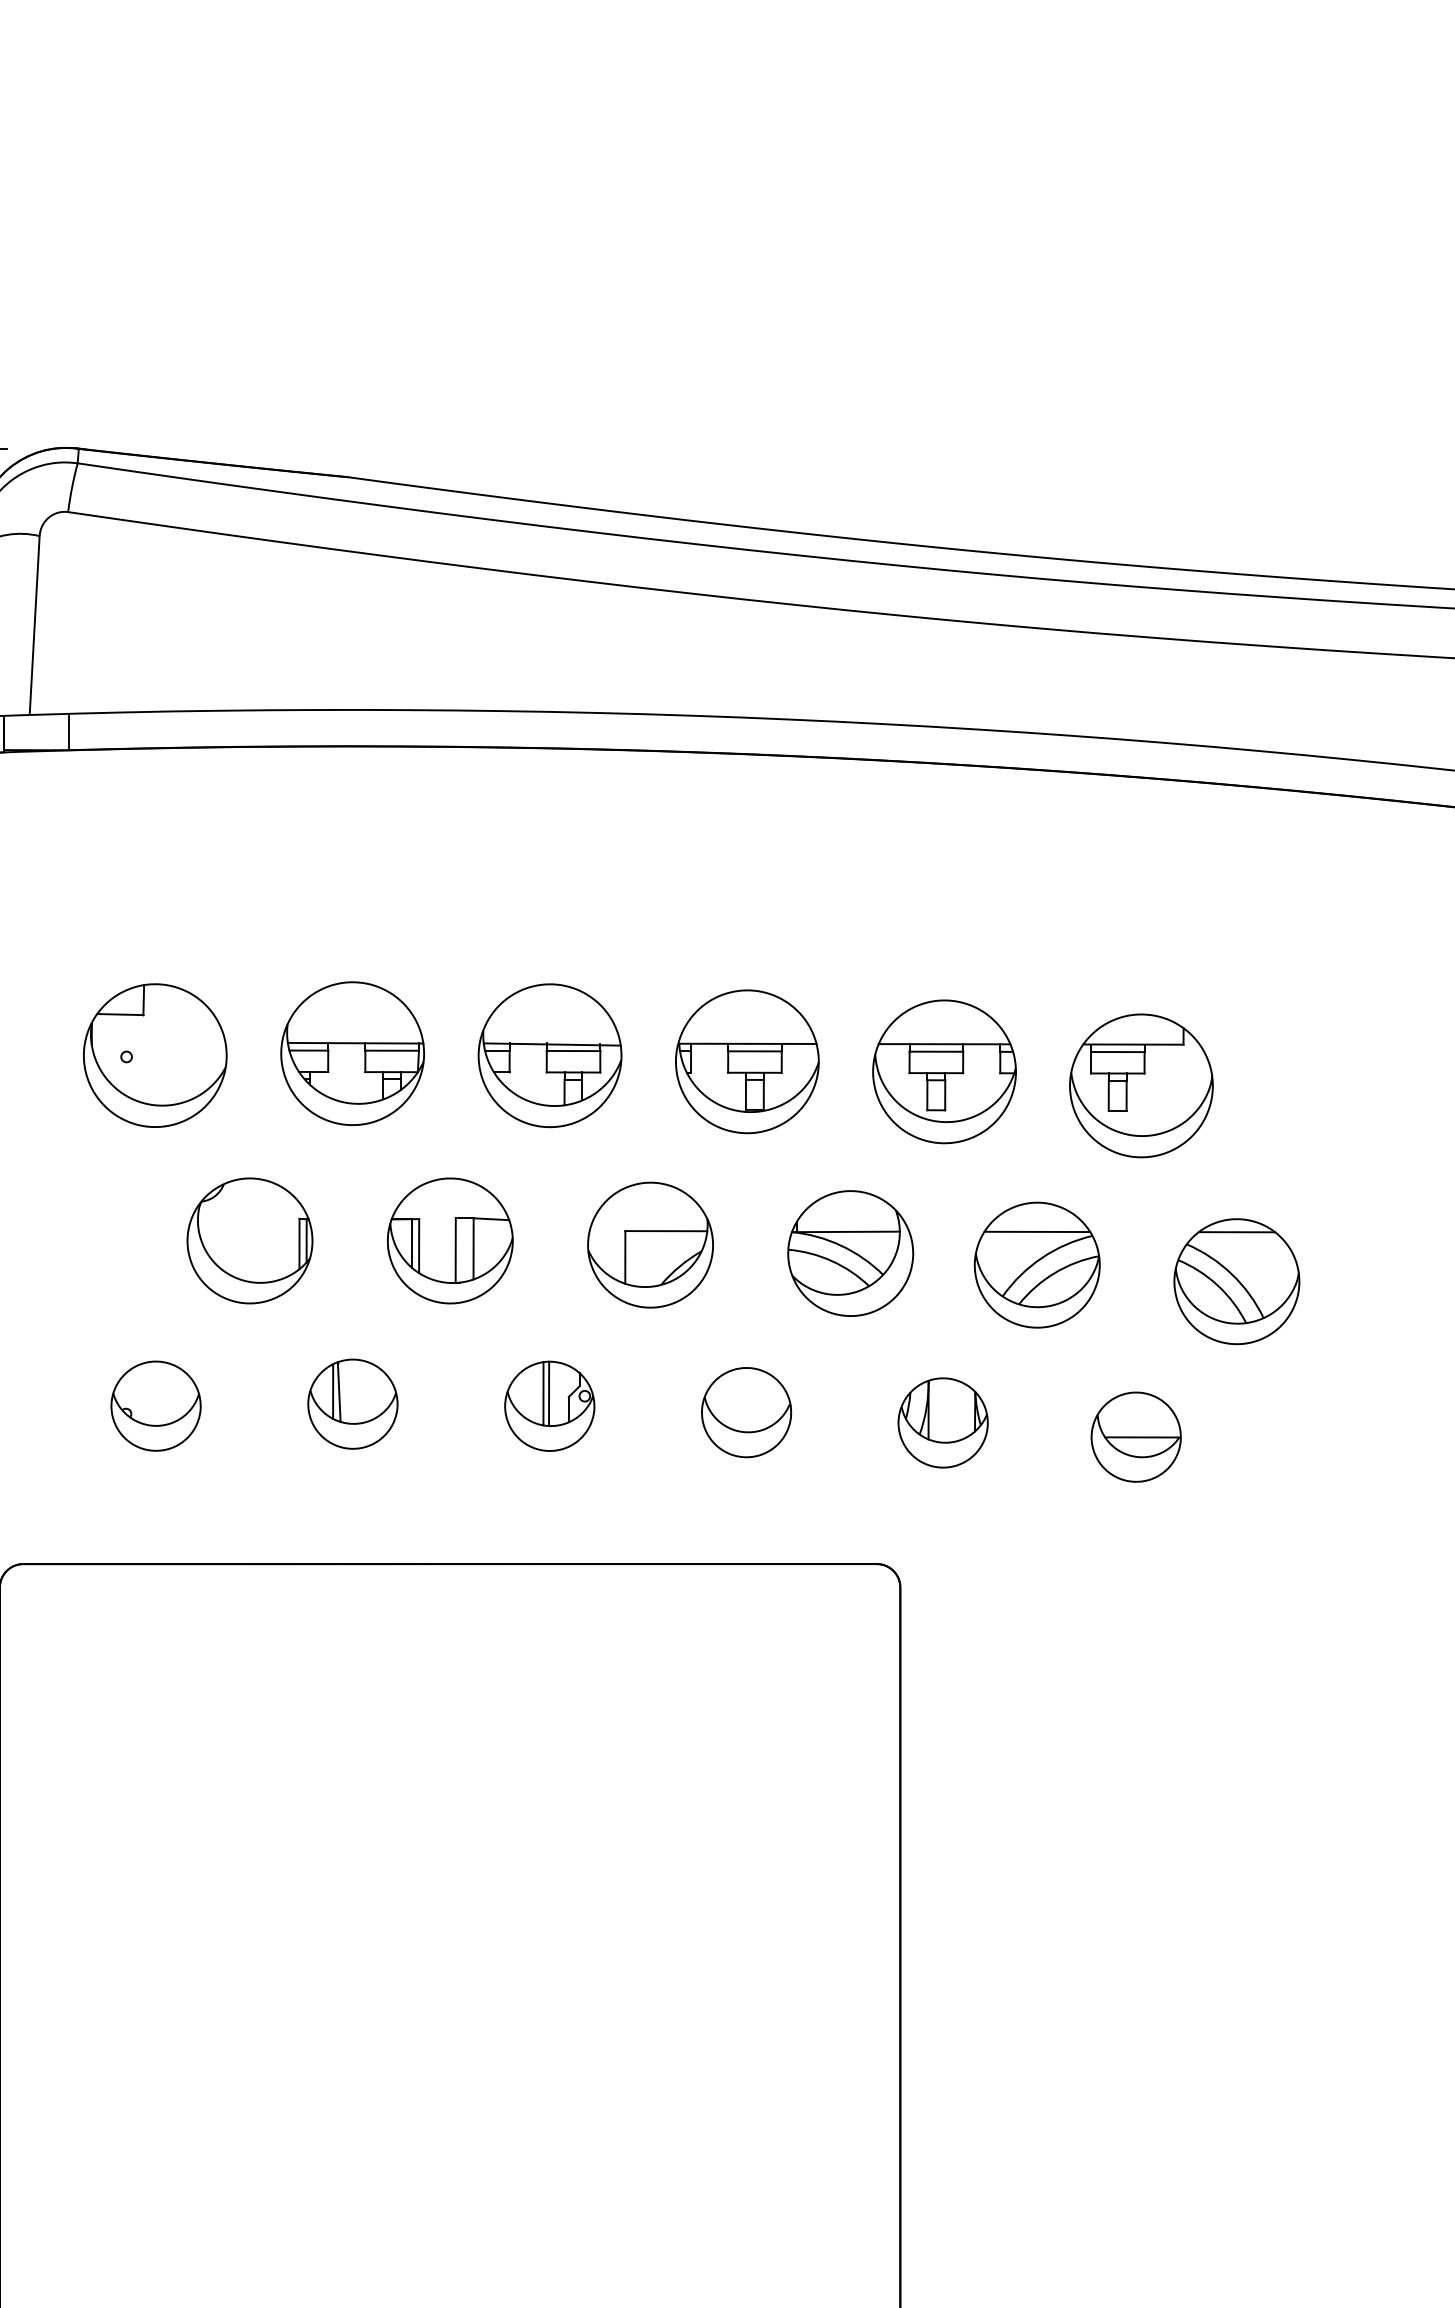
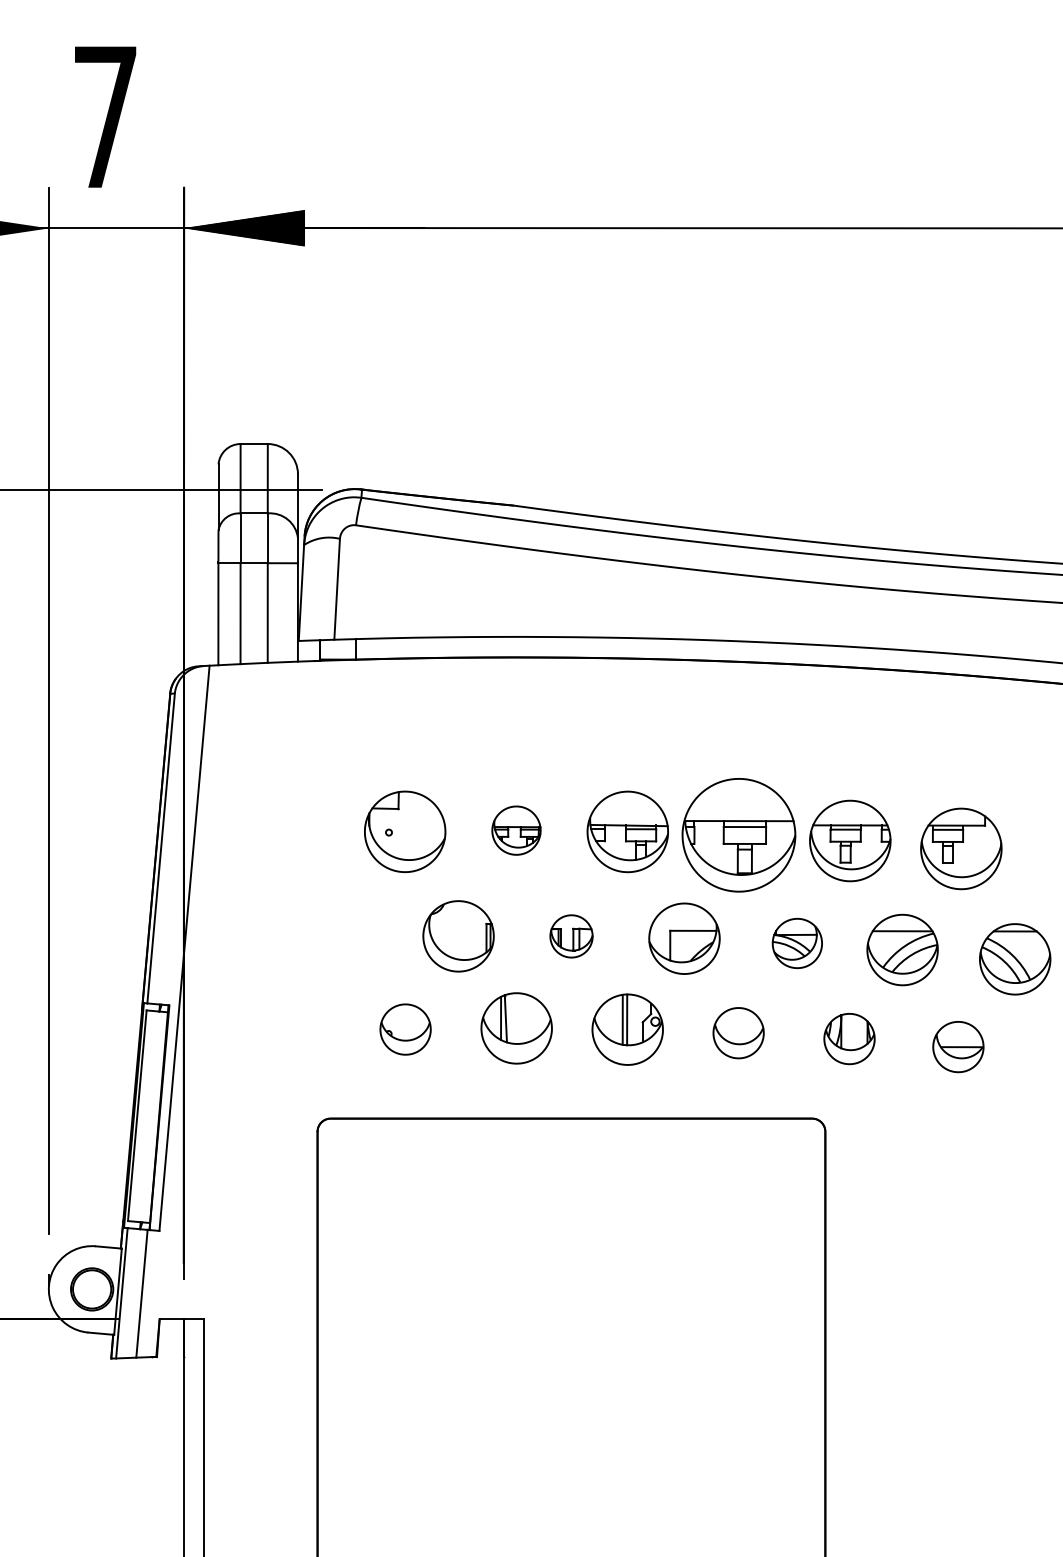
part: (352, 1053) -> (516, 830), size x0.6
part: (748, 1062) -> (739, 835), size x1.4
part: (450, 1241) -> (571, 936), size x0.6
part: (850, 1253) -> (797, 943), size x0.7
part: (352, 1404) -> (516, 1028), size x1.4
part: (549, 1406) -> (627, 1029), size x1.4

